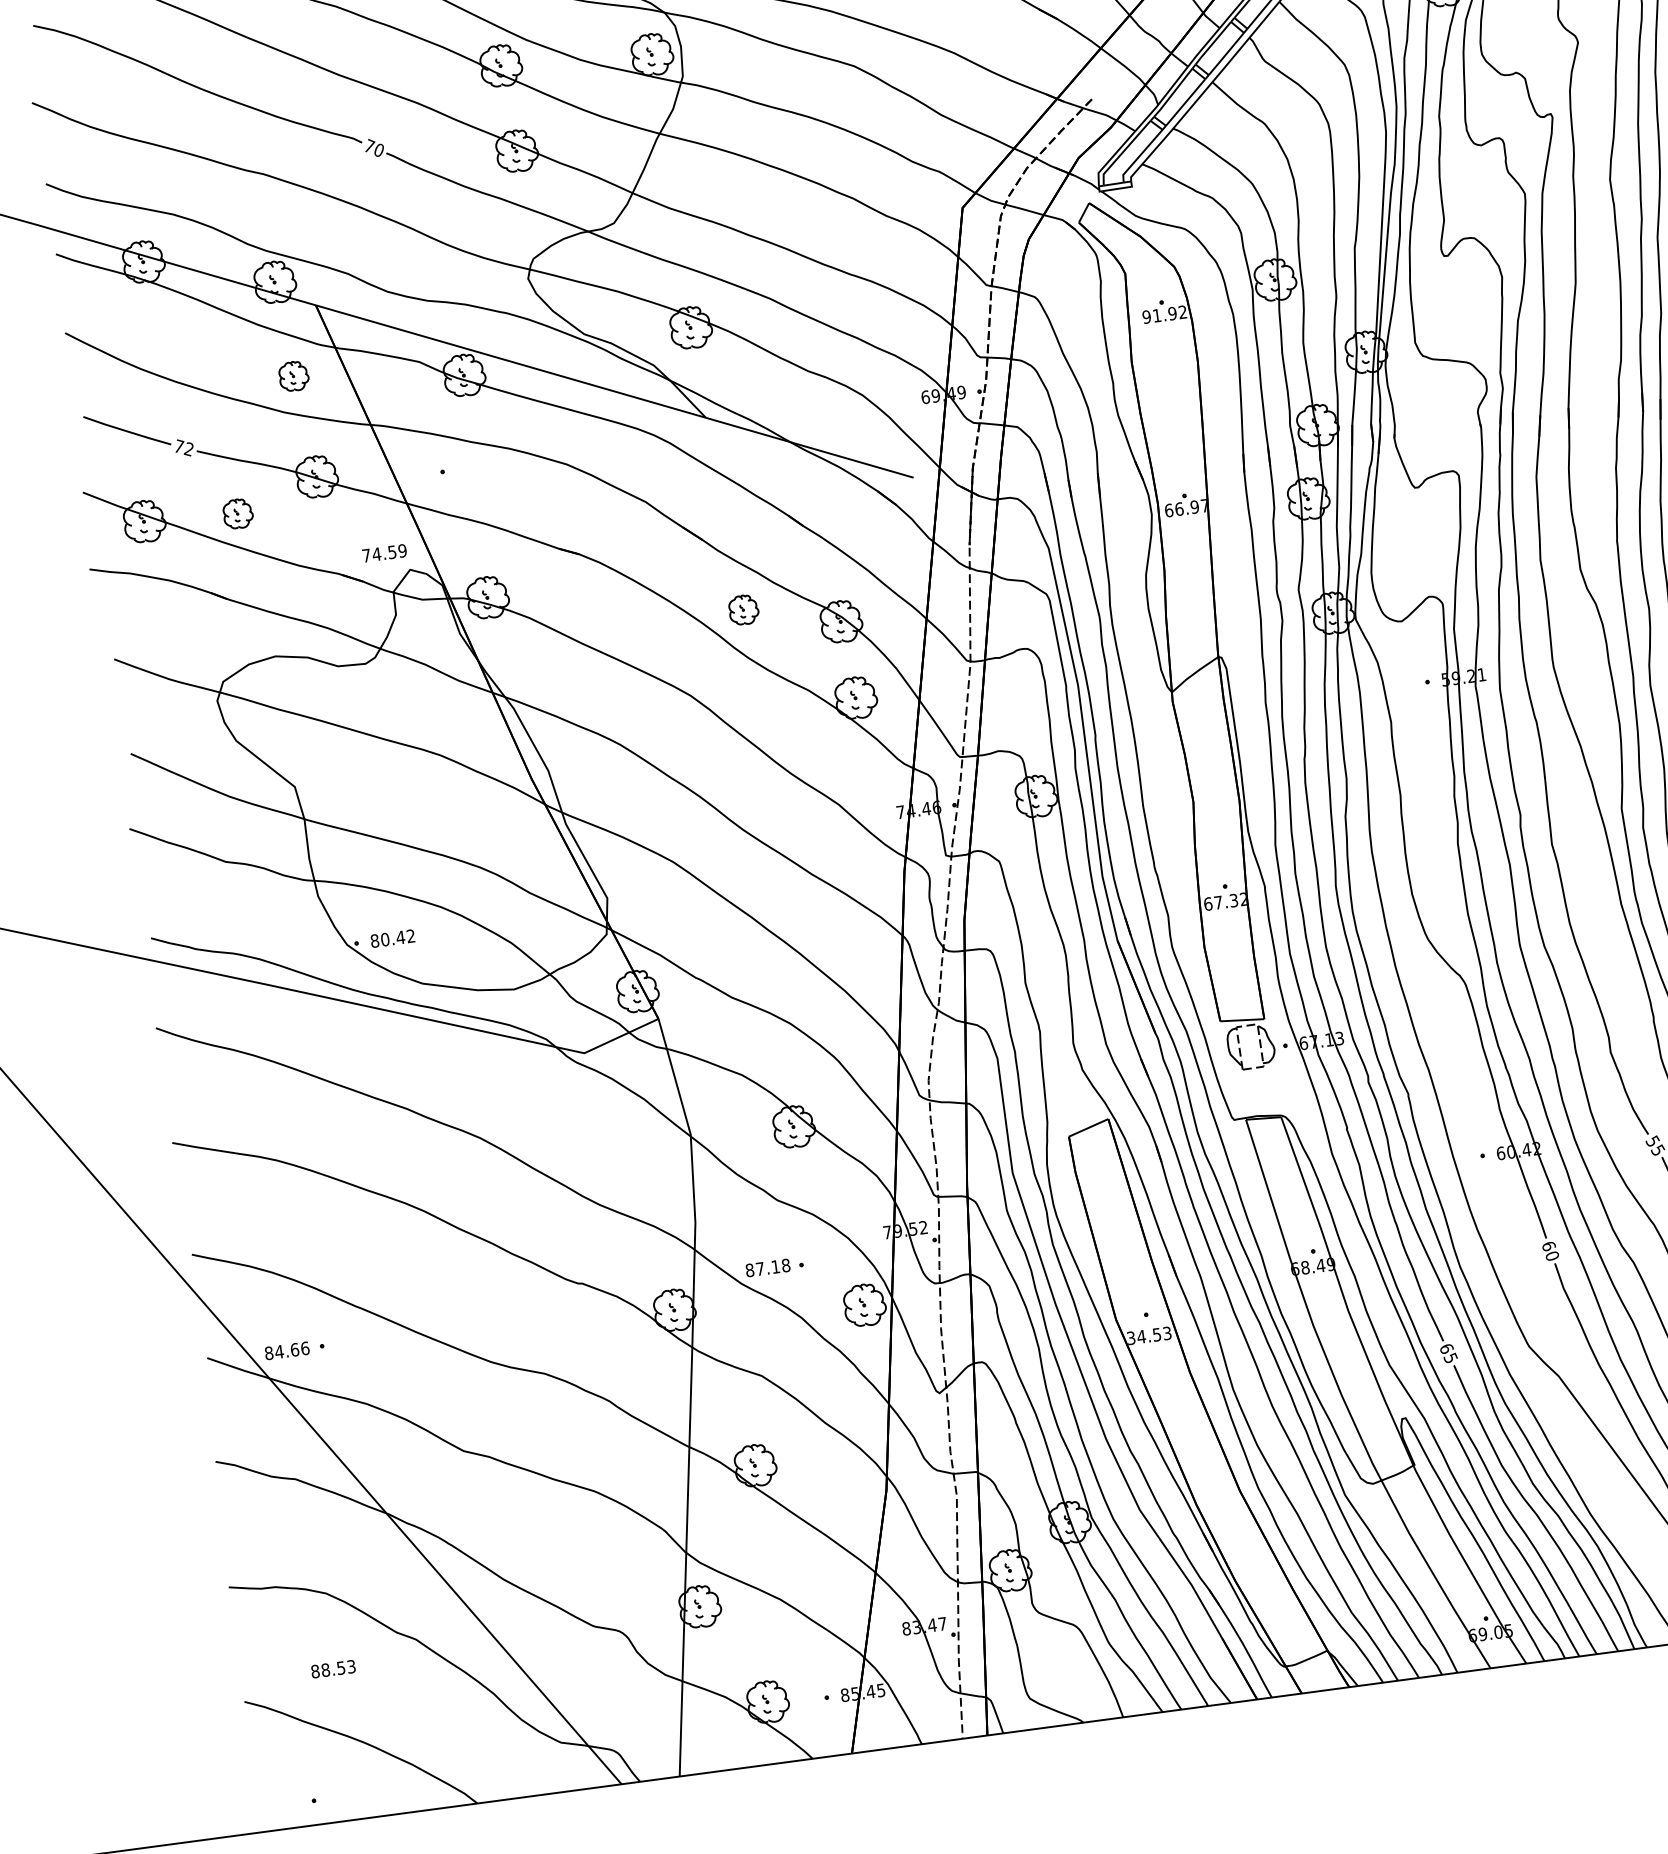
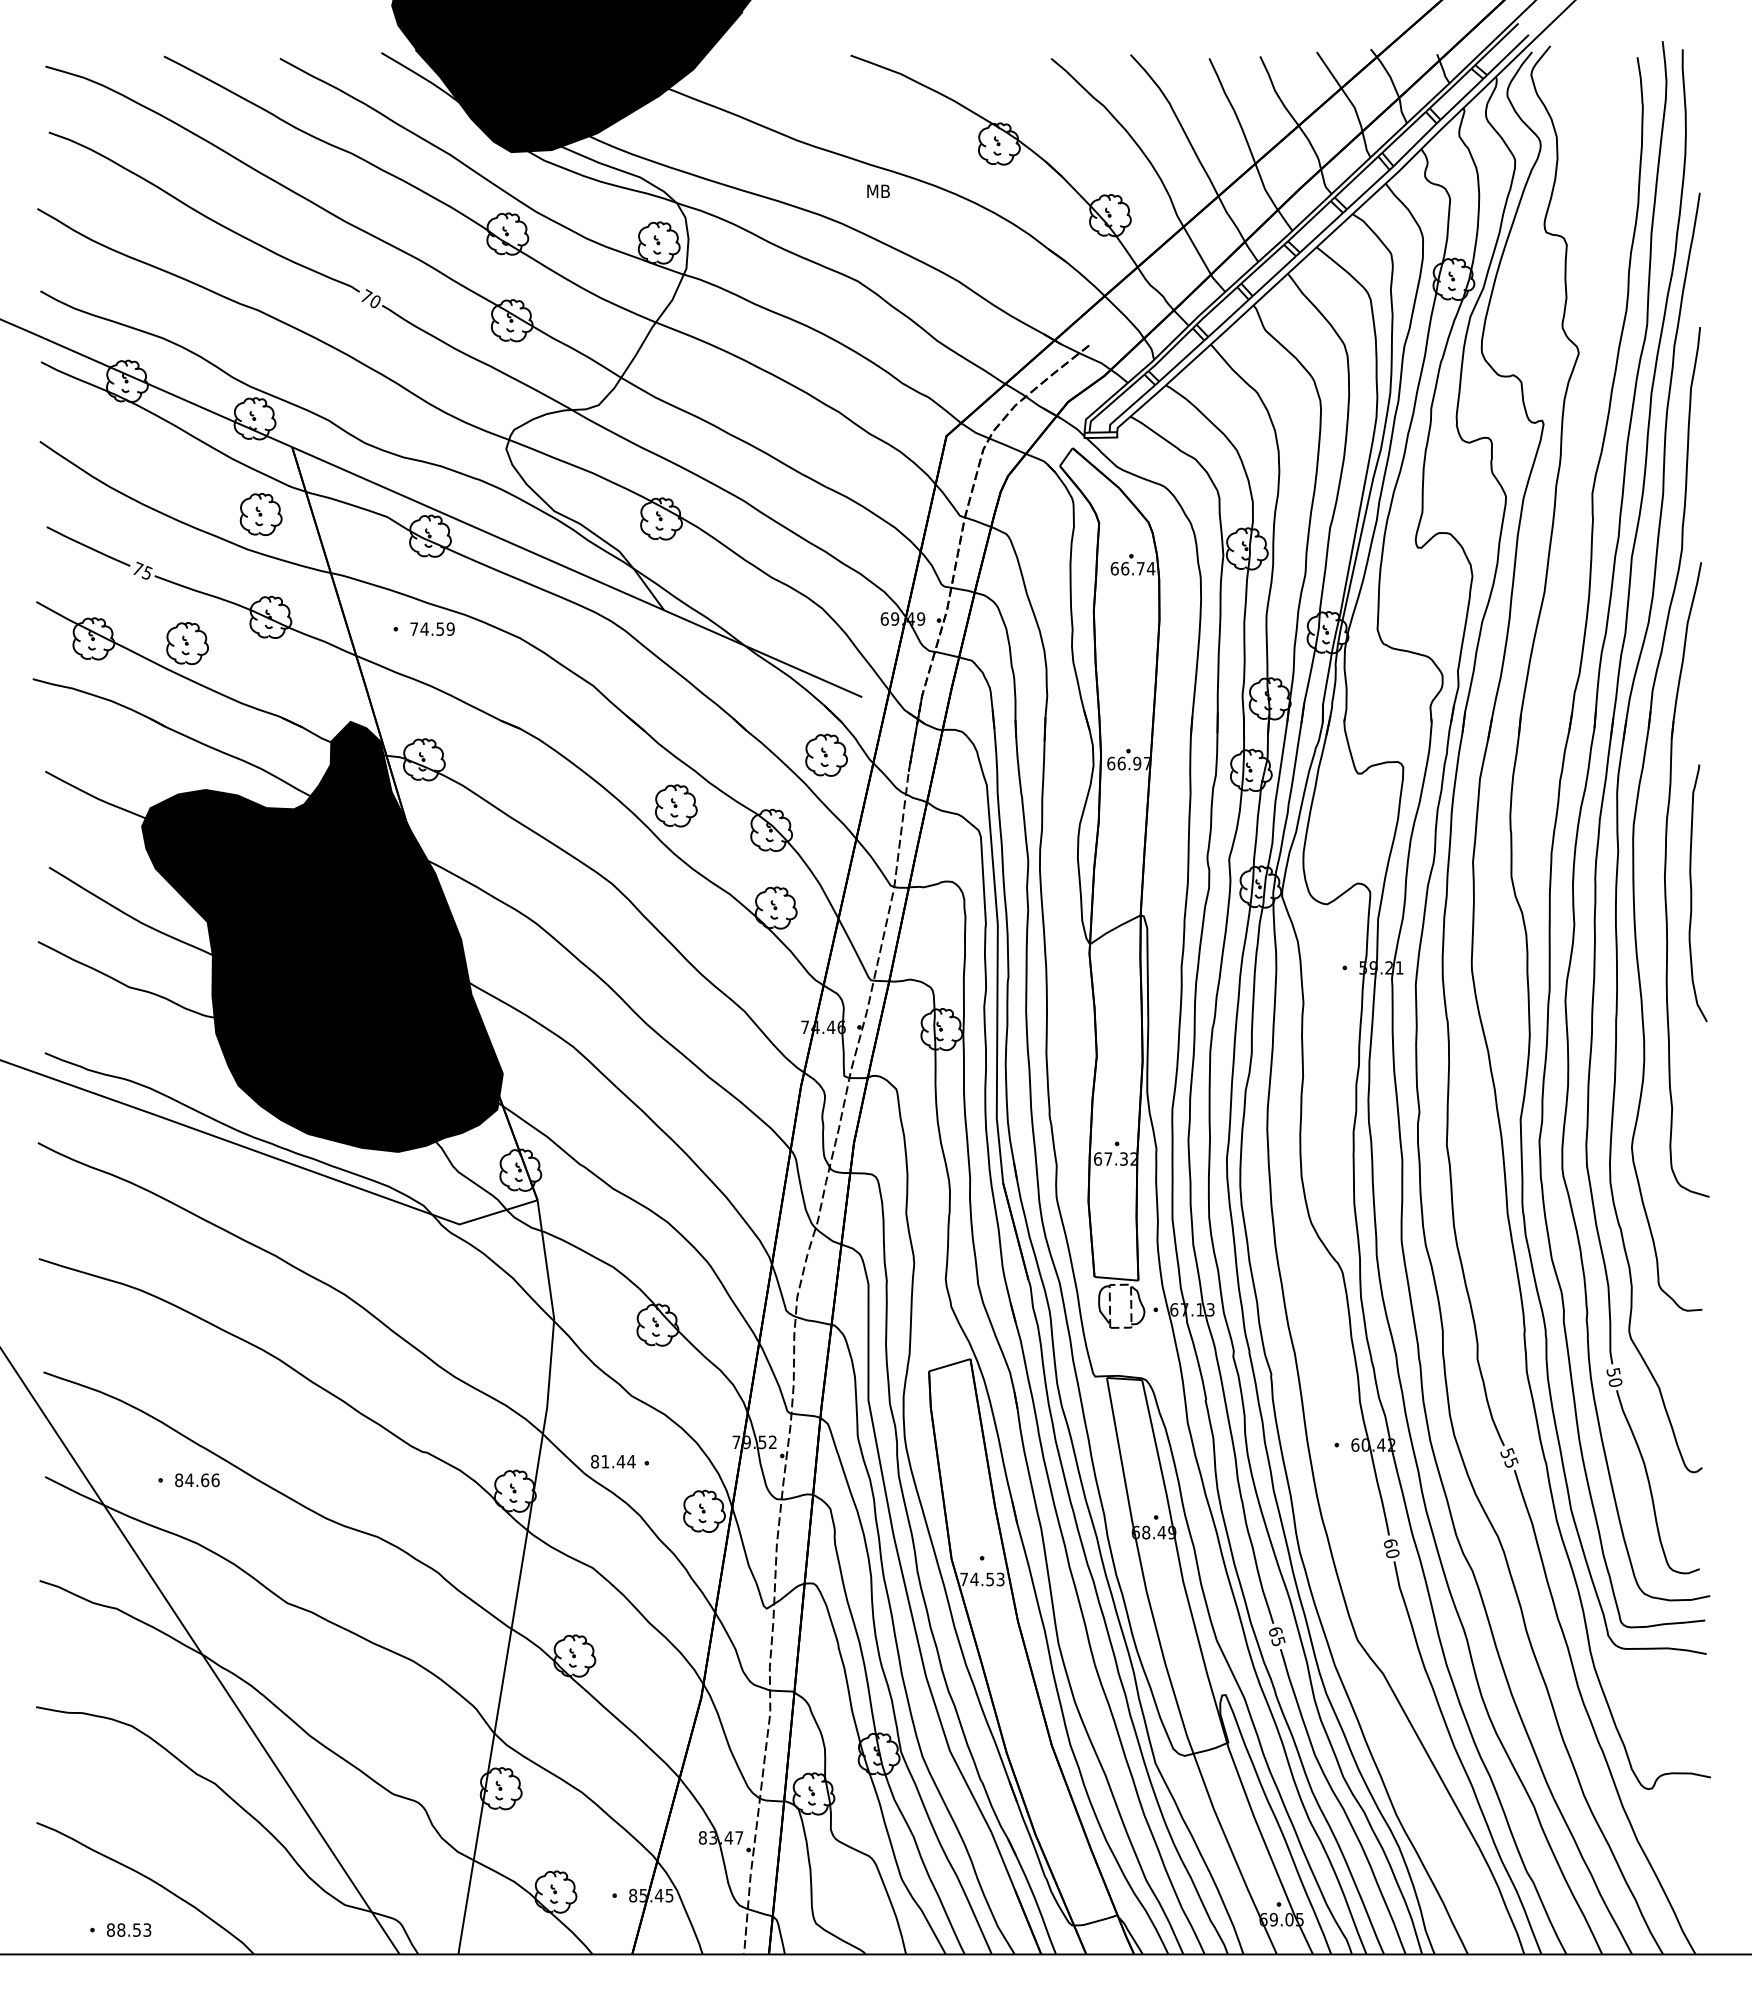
text: (1164, 314) -> (1132, 568), 91.92 -> 66.74
part: (293, 376) -> (260, 514), size x1.43
text: (188, 449) -> (146, 573), 72 -> 75
part: (238, 513) -> (187, 643), size x1.43
part: (885, 539) -> (826, 754), added
text: (384, 552) -> (432, 628), moved
part: (743, 609) -> (676, 805), size x1.43
fill: (410, 786) -> (322, 936), added
text: (773, 1267) -> (618, 1461), 87.18 -> 81.44
text: (1131, 1338) -> (964, 1579), 34.53 -> 74.53
text: (287, 1351) -> (197, 1480), moved
text: (333, 1668) -> (129, 1929), moved

